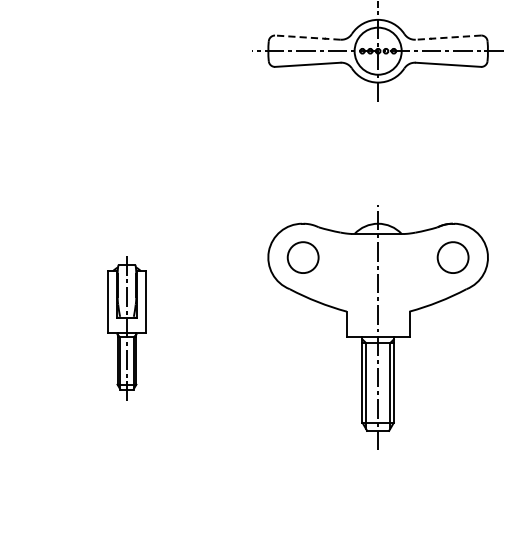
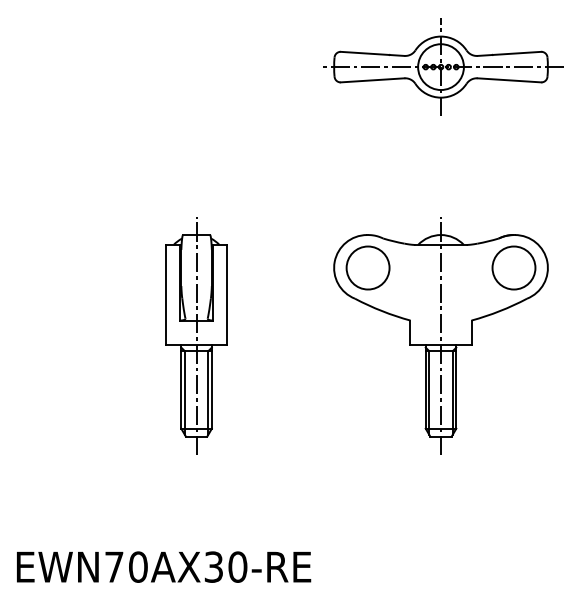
line: (307, 37) -> (372, 53), dashed -> solid
line: (448, 37) -> (509, 53), dashed -> solid
part: (302, 257) -> (367, 267), size x1.43
part: (452, 257) -> (513, 267), size x1.43
part: (126, 326) -> (196, 335), size x1.67

